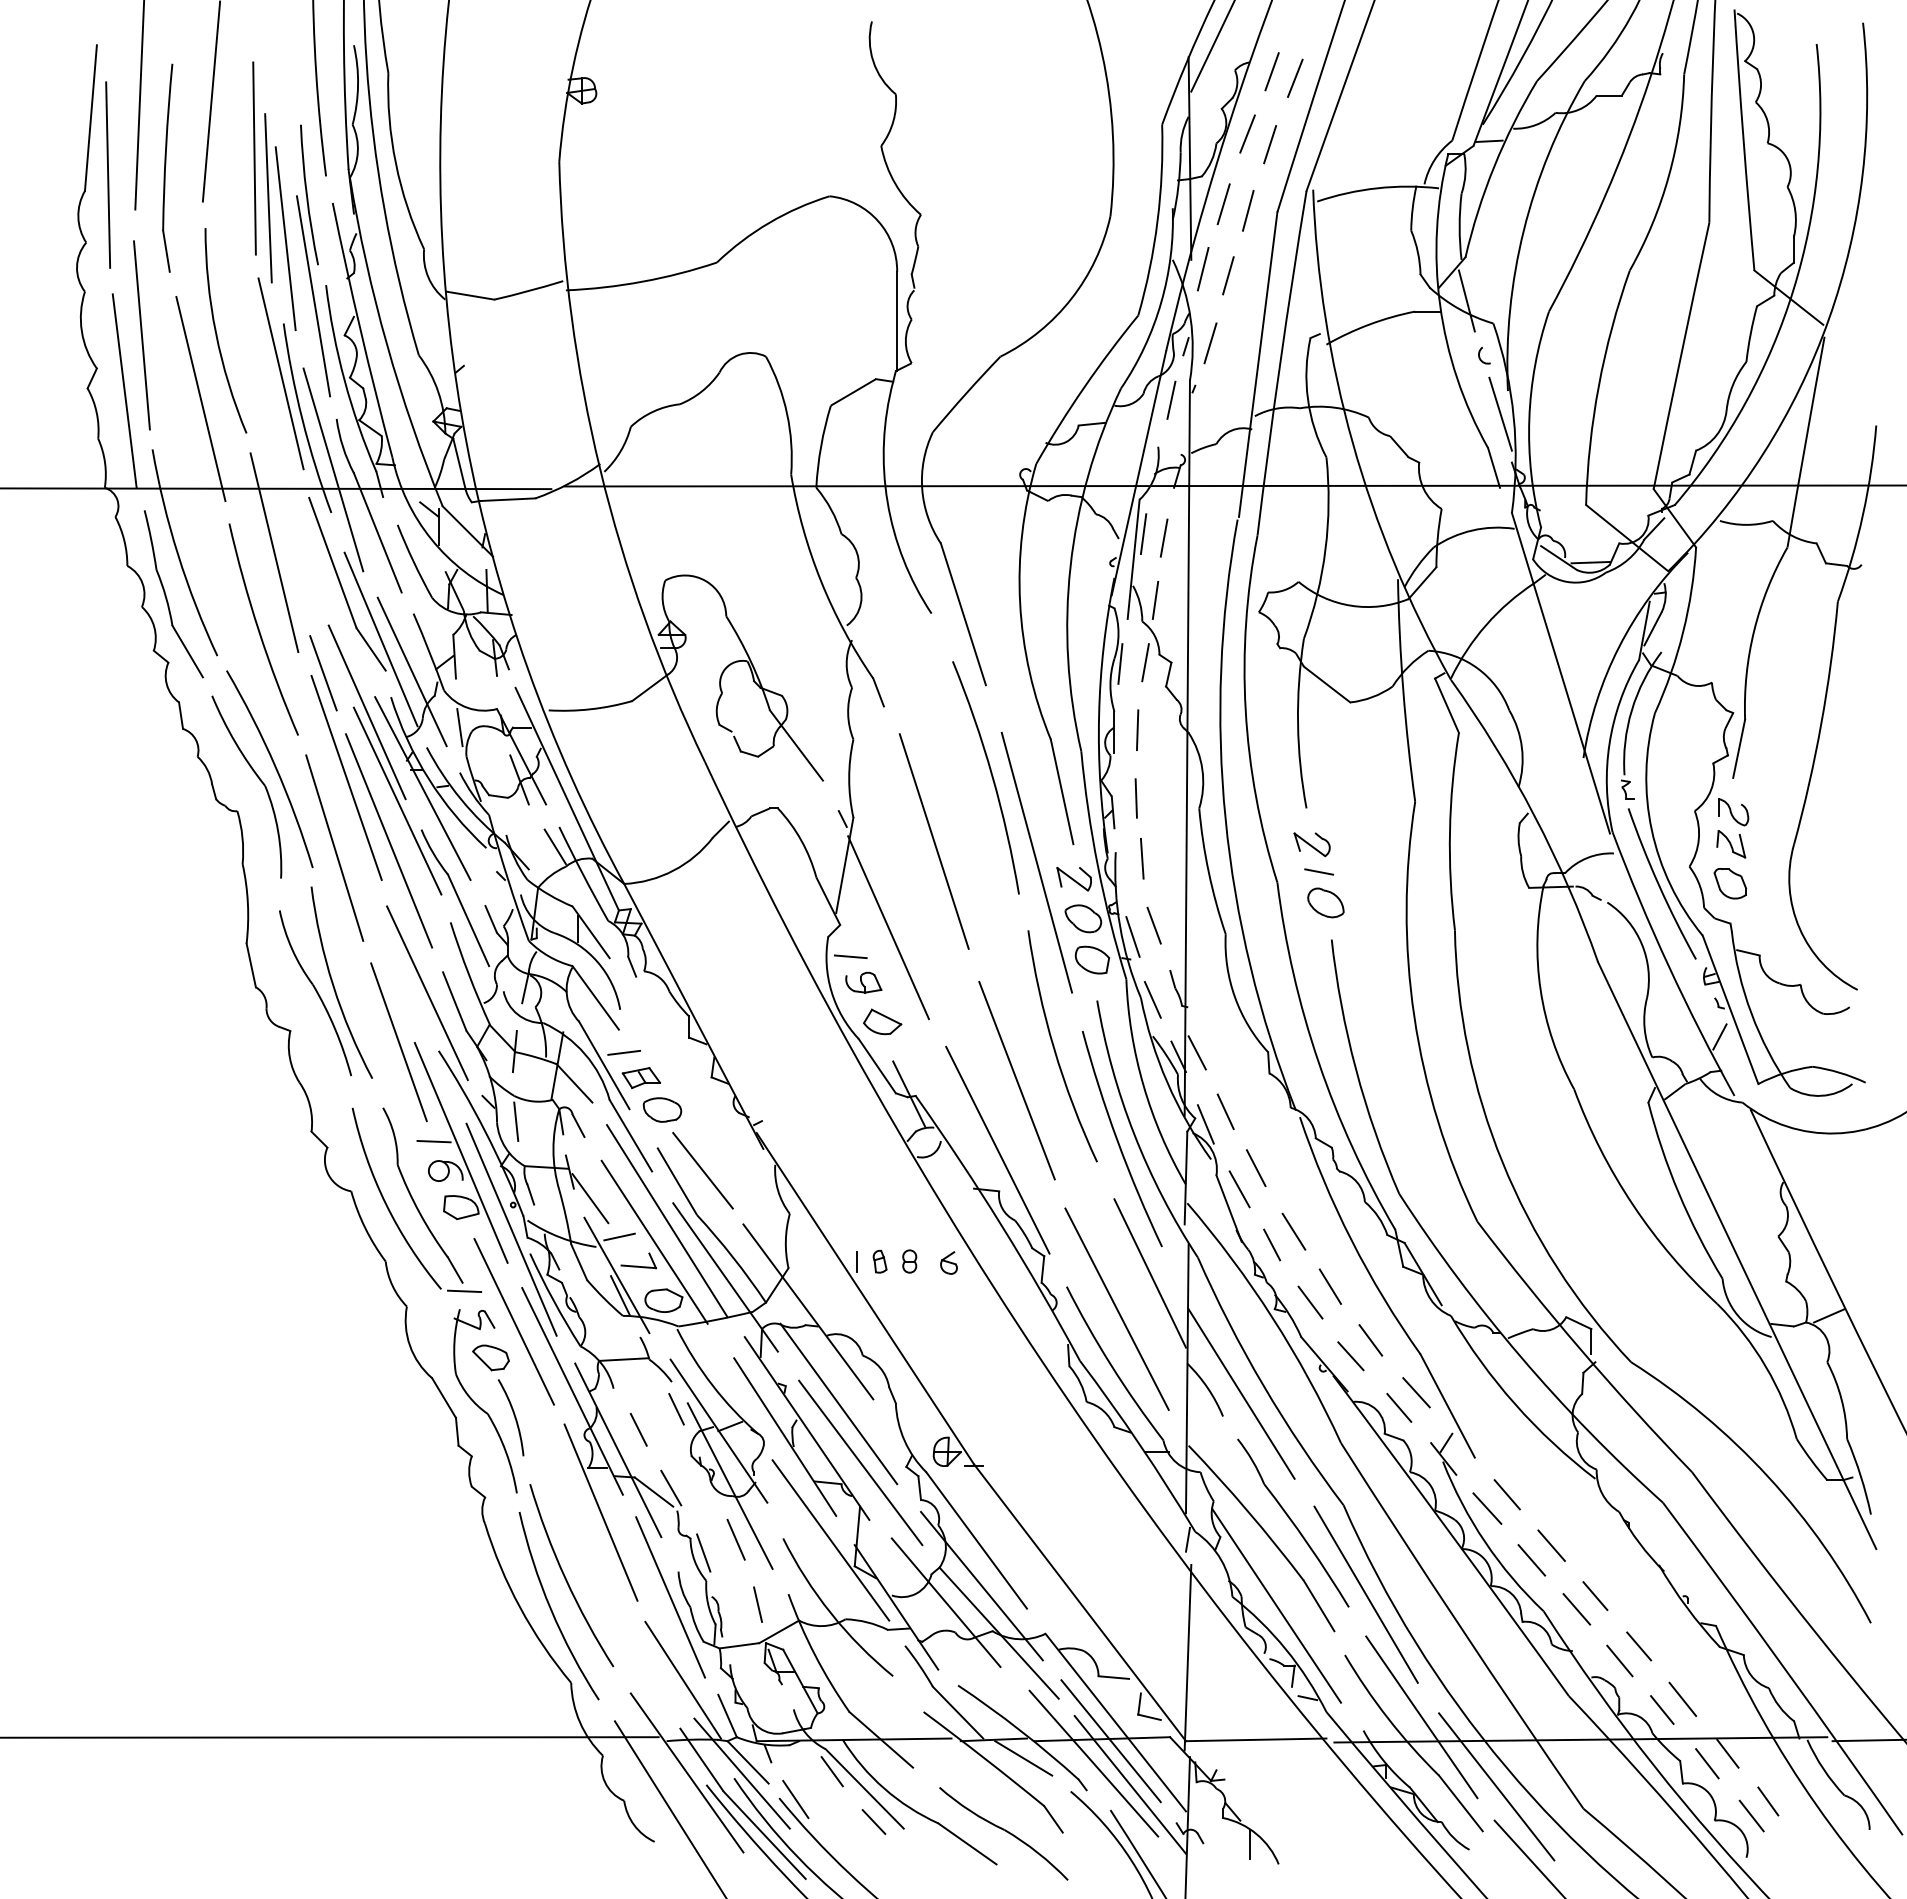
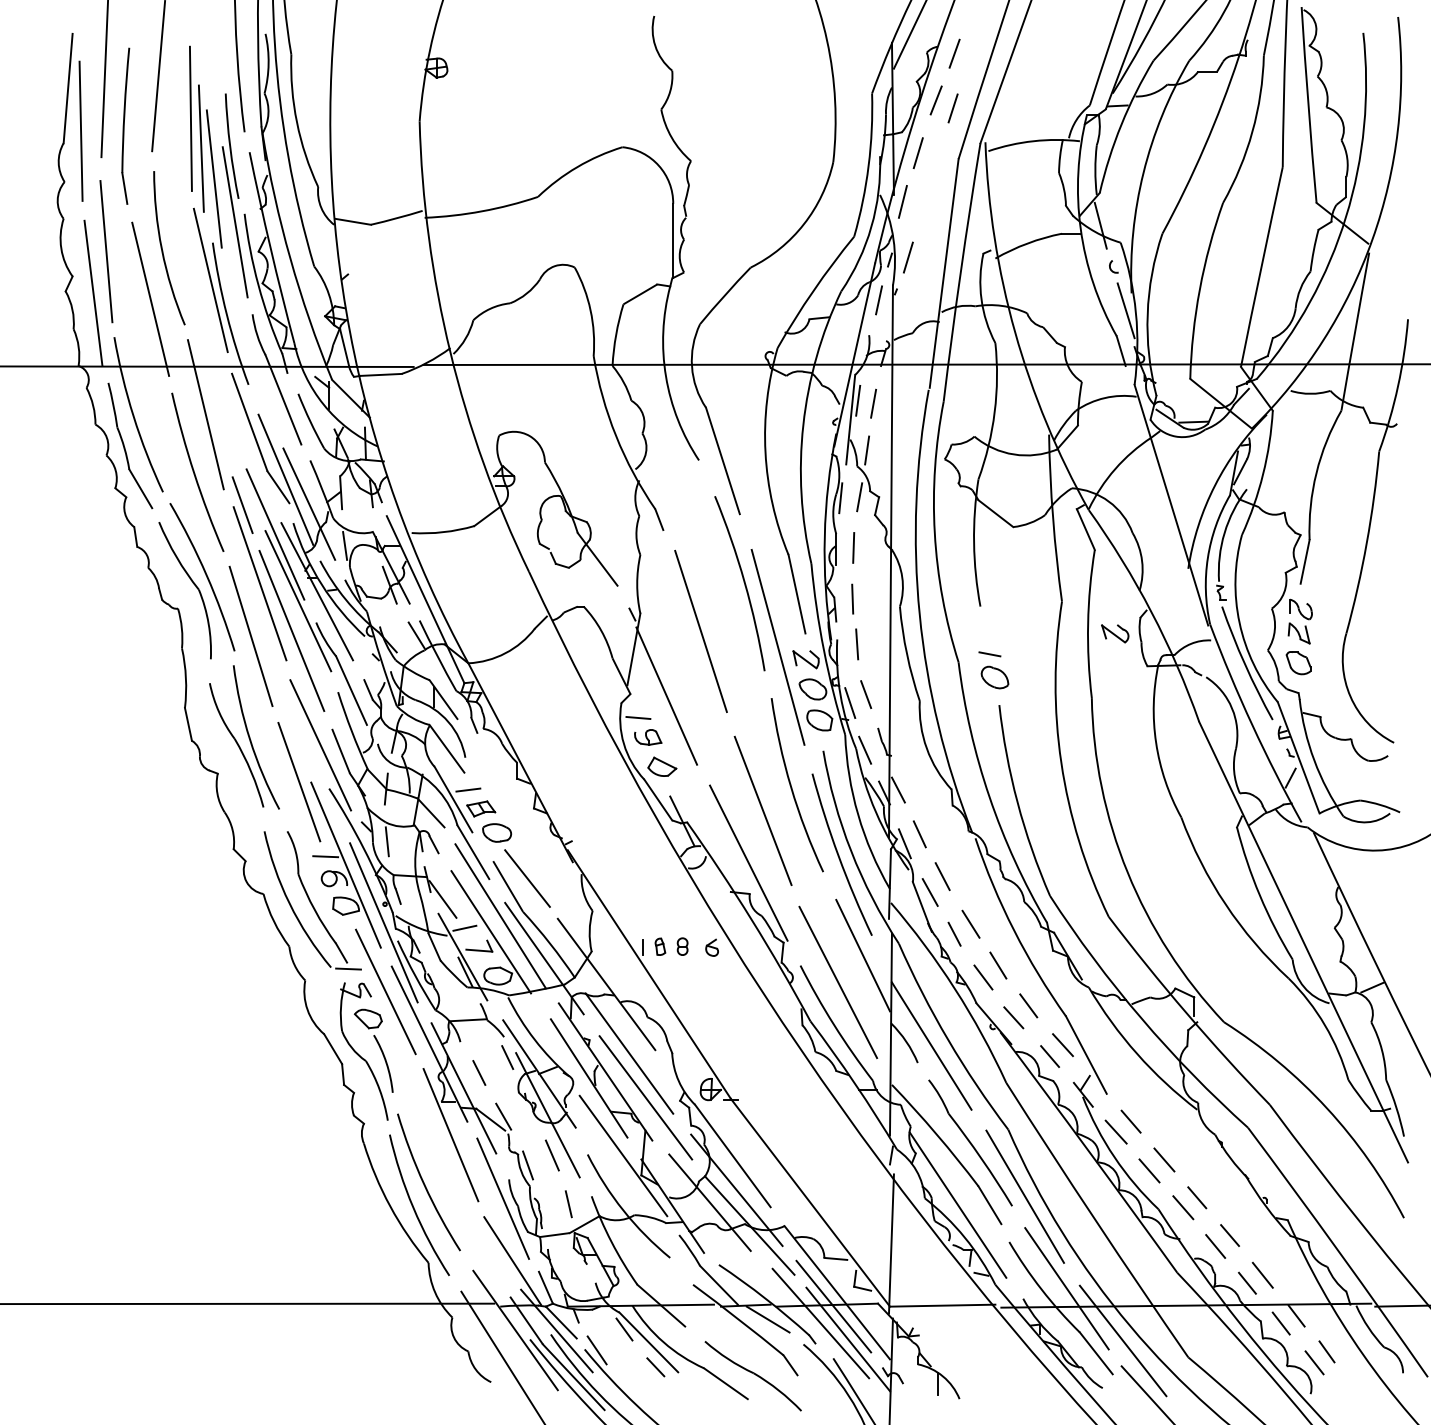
line: (1295, 77) -> (972, 58), removed
line: (1248, 210) -> (936, 157), removed
line: (1228, 275) -> (921, 206), removed
line: (333, 469) -> (250, 352), removed
part: (1311, 844) -> (1114, 633), moved

